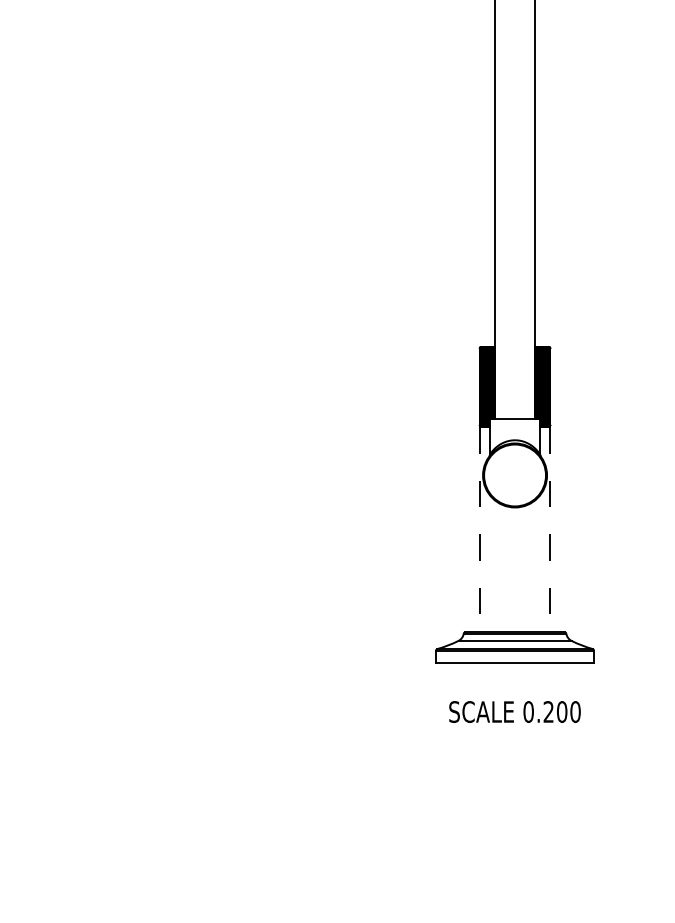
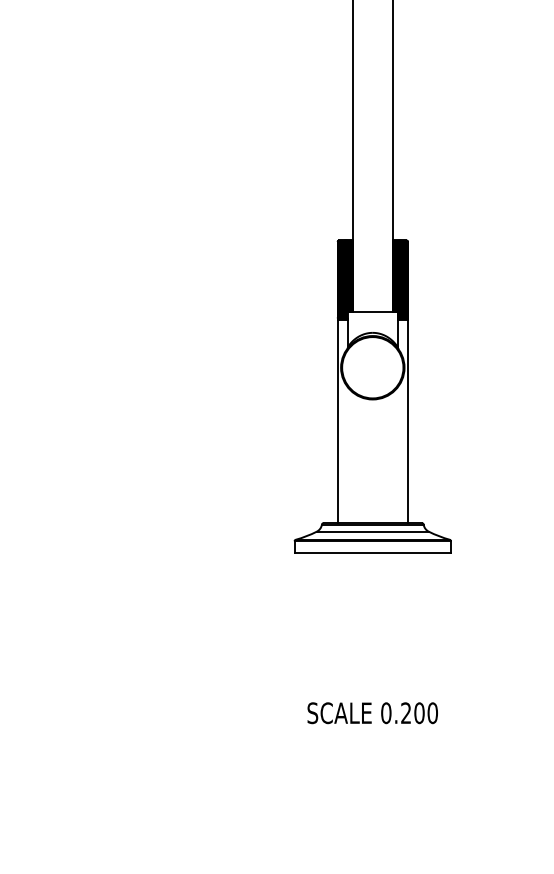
line: (479, 530) -> (337, 422), dashed -> solid
line: (550, 530) -> (407, 422), dashed -> solid
text: (514, 711) -> (372, 712), moved

